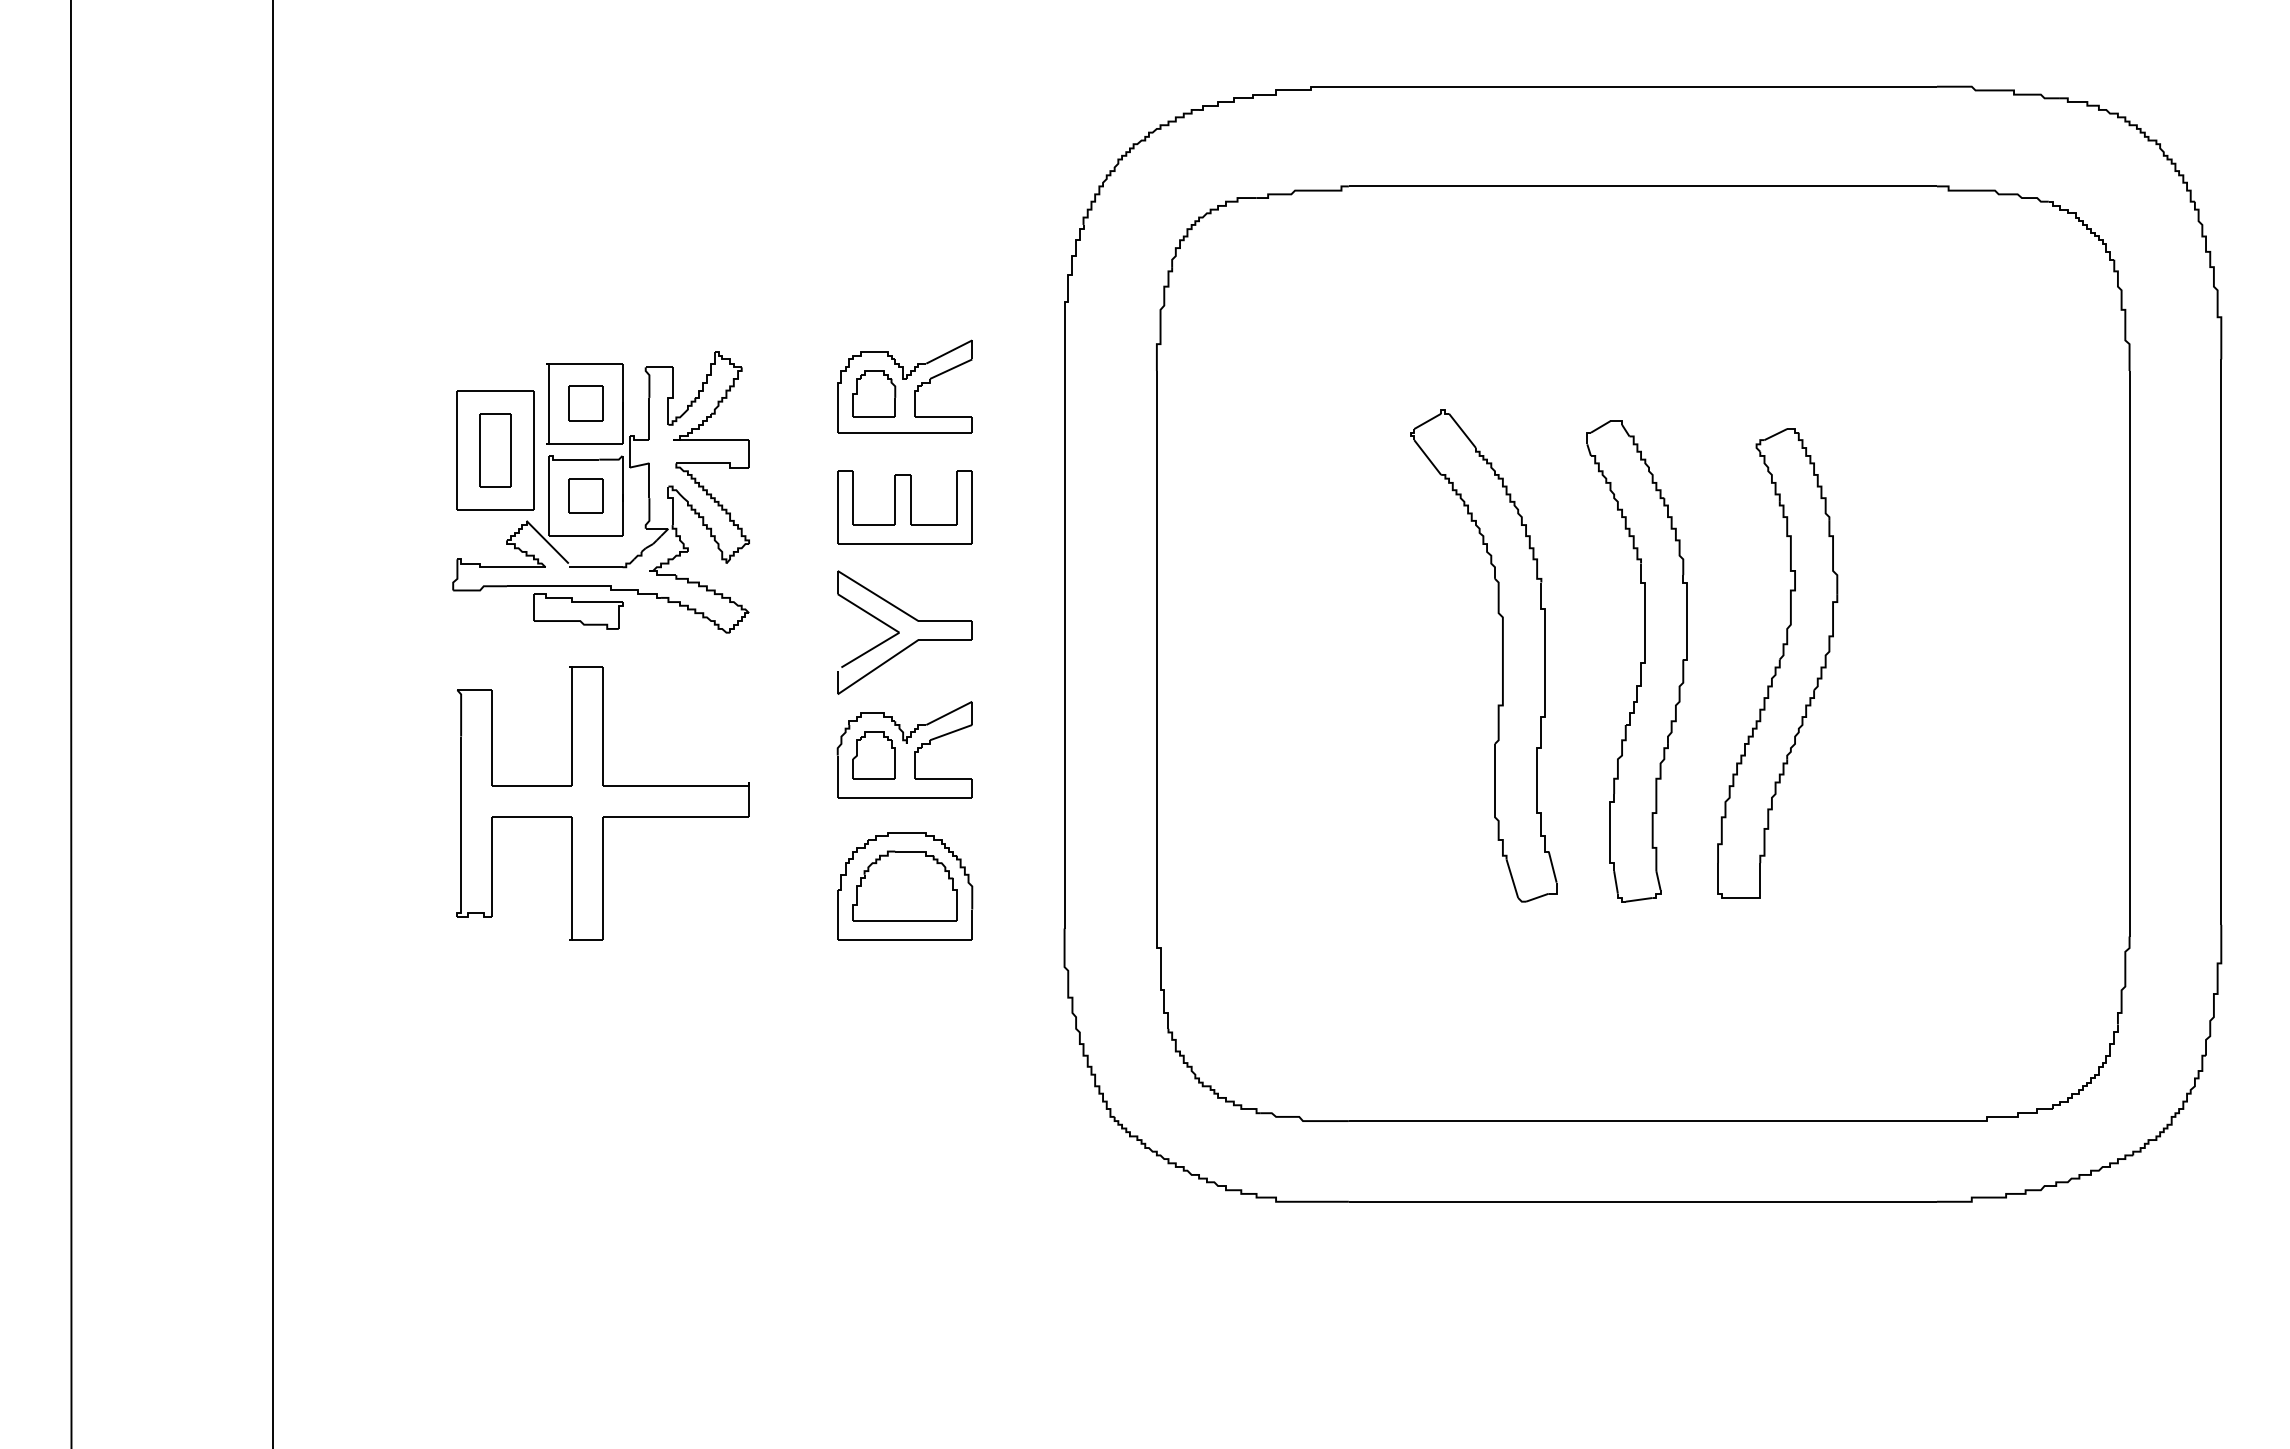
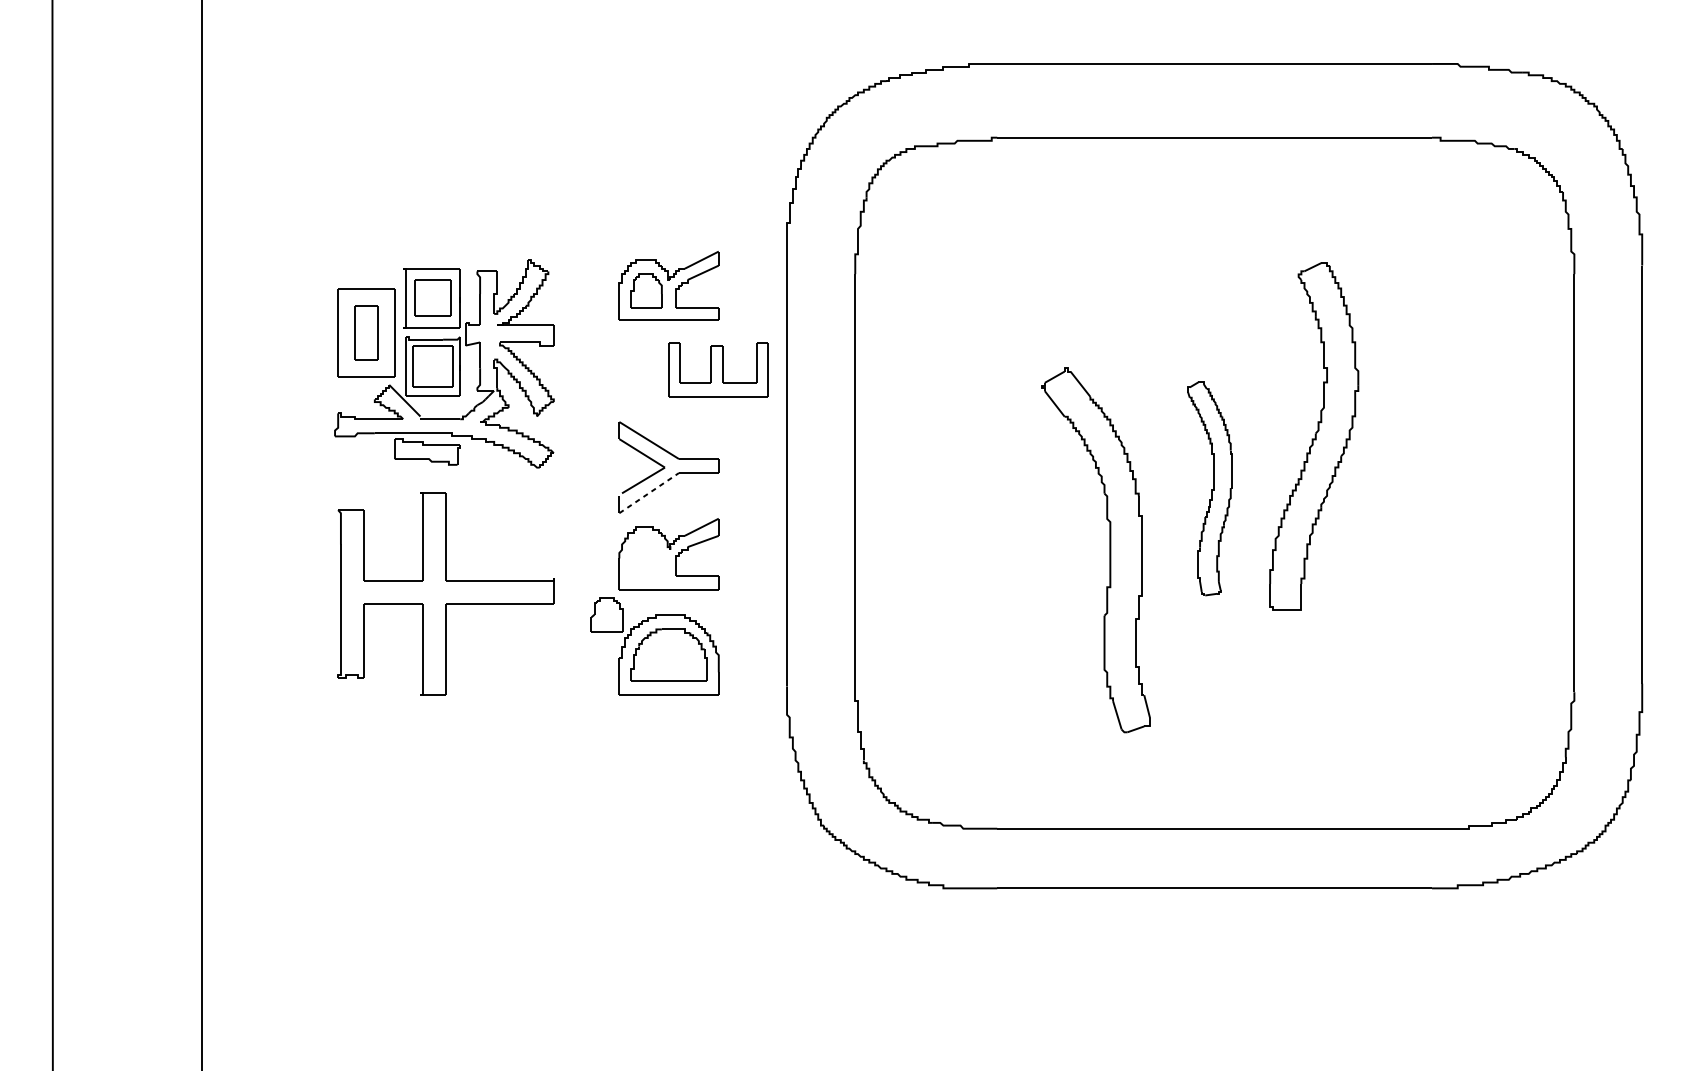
part: (585, 403) -> (432, 298), size x1.4
part: (585, 495) -> (432, 366), size x1.6
part: (904, 507) -> (718, 369), moved
part: (1502, 655) -> (1110, 550), moved
part: (1636, 661) -> (1209, 488), size x0.6
part: (1777, 663) -> (1314, 436), moved
line: (878, 667) -> (649, 493), solid -> dashed
part: (873, 755) -> (606, 614), moved

